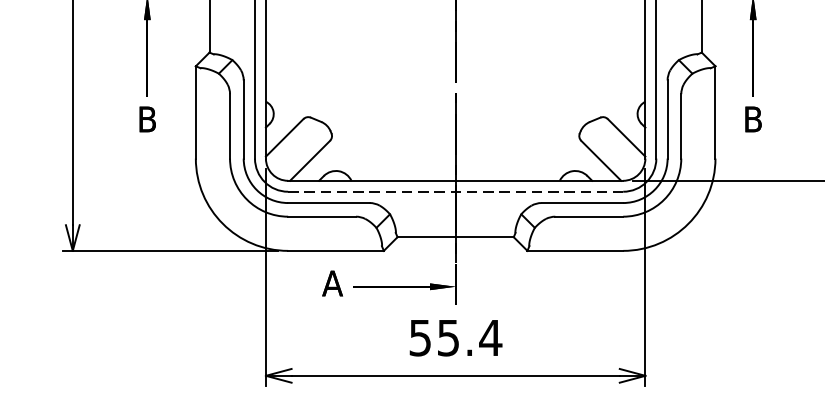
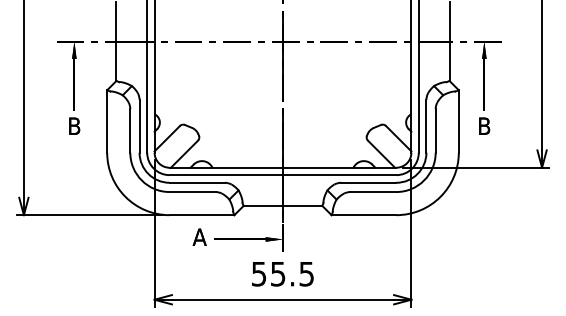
line: (456, 192) -> (283, 175), dashed -> solid
text: (490, 338) -> (306, 274), 55.4 -> 55.5

